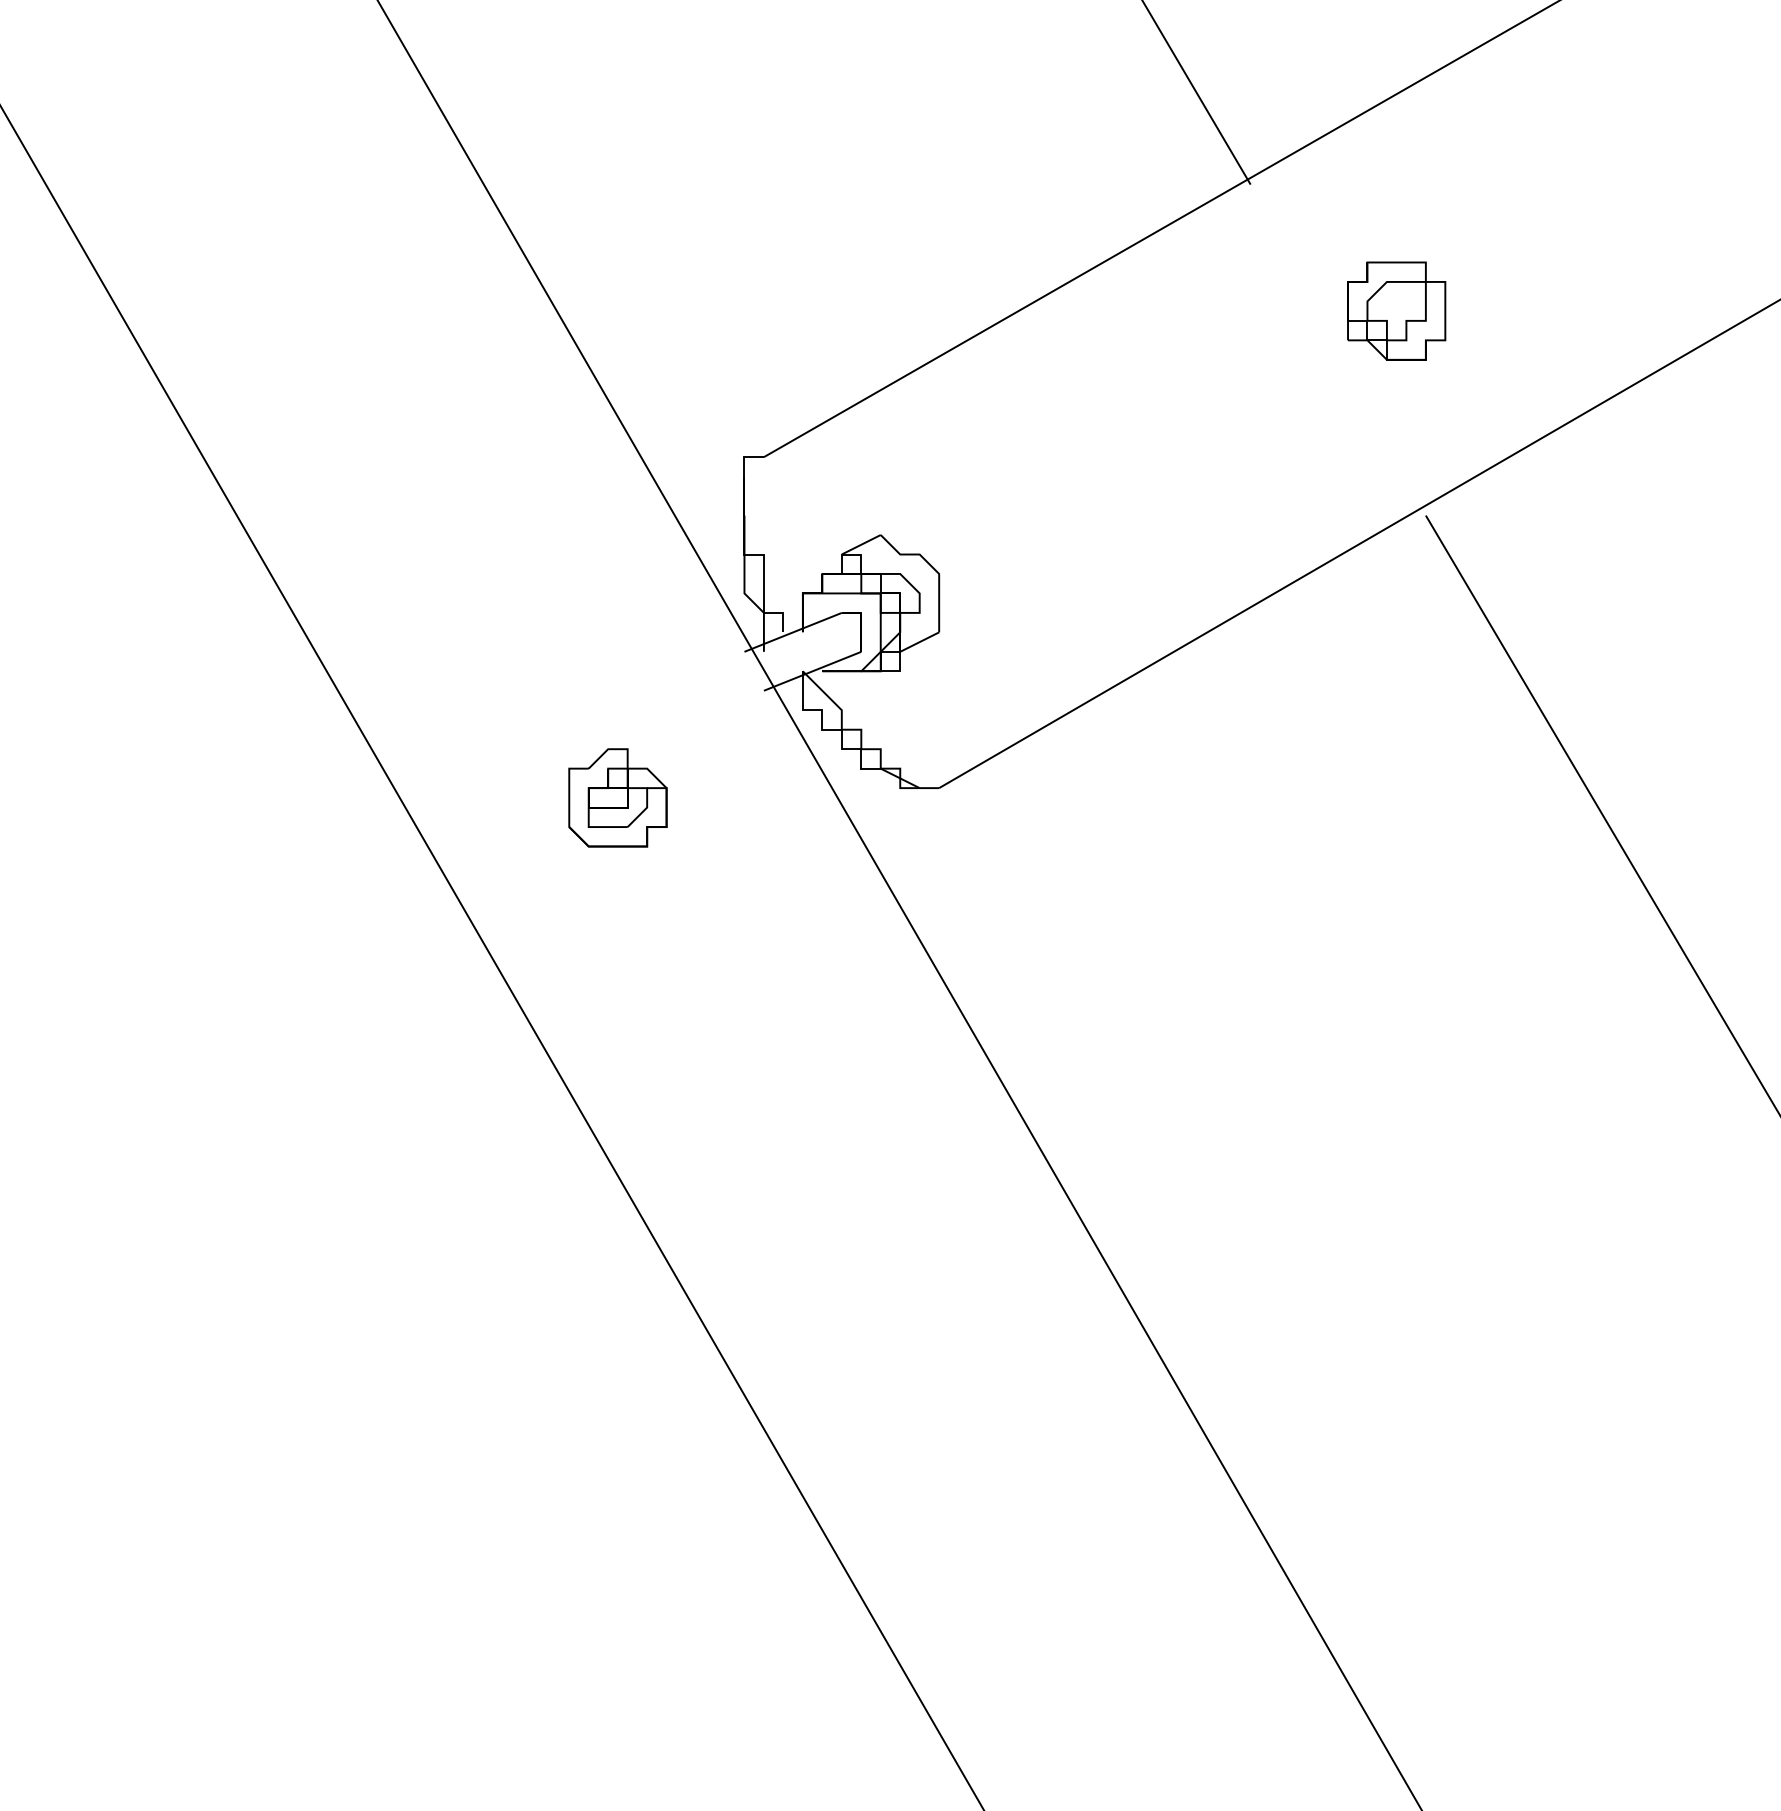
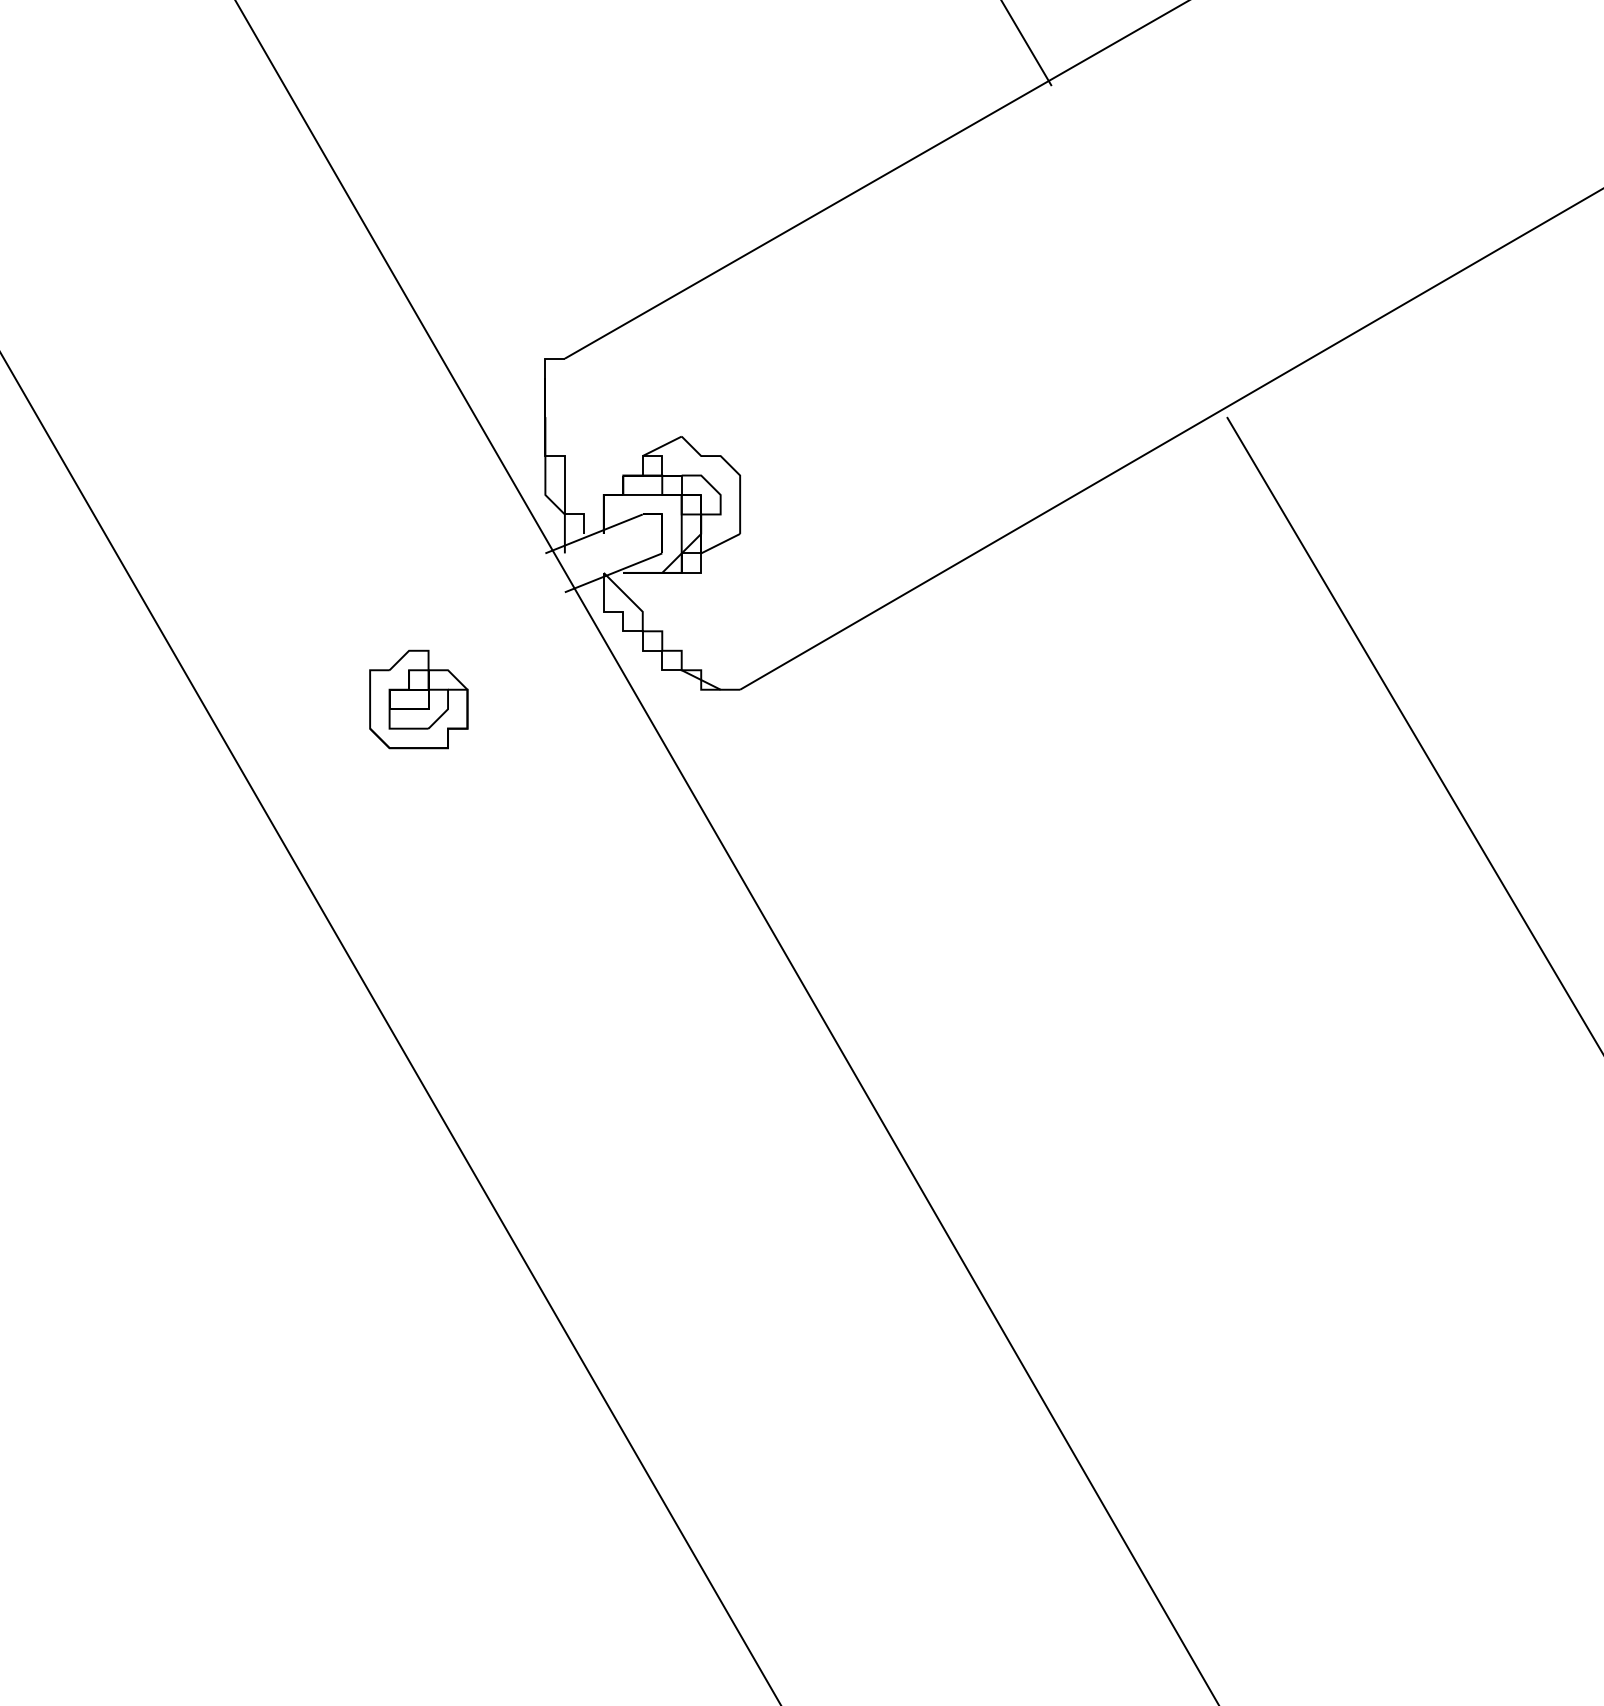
part: (1396, 310) -> (1197, 211), removed

